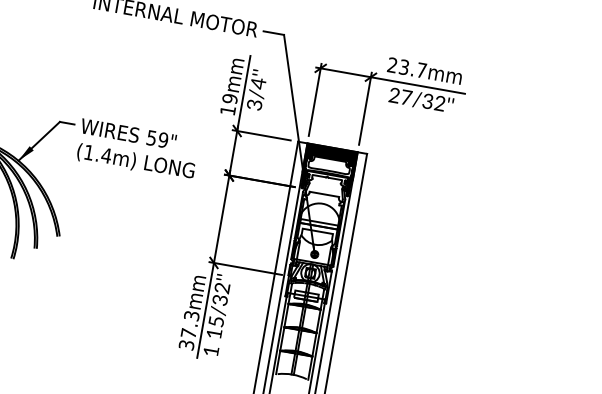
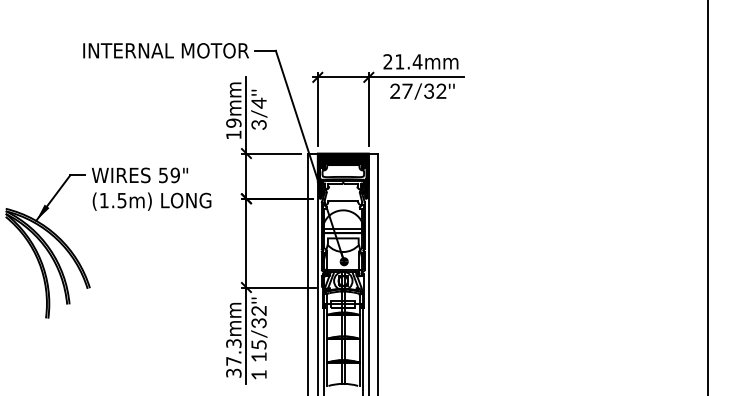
text: (412, 68) -> (408, 61), 23.7mm -> 21.4mm
text: (106, 155) -> (121, 200), (1.4m) -> (1.5m)

